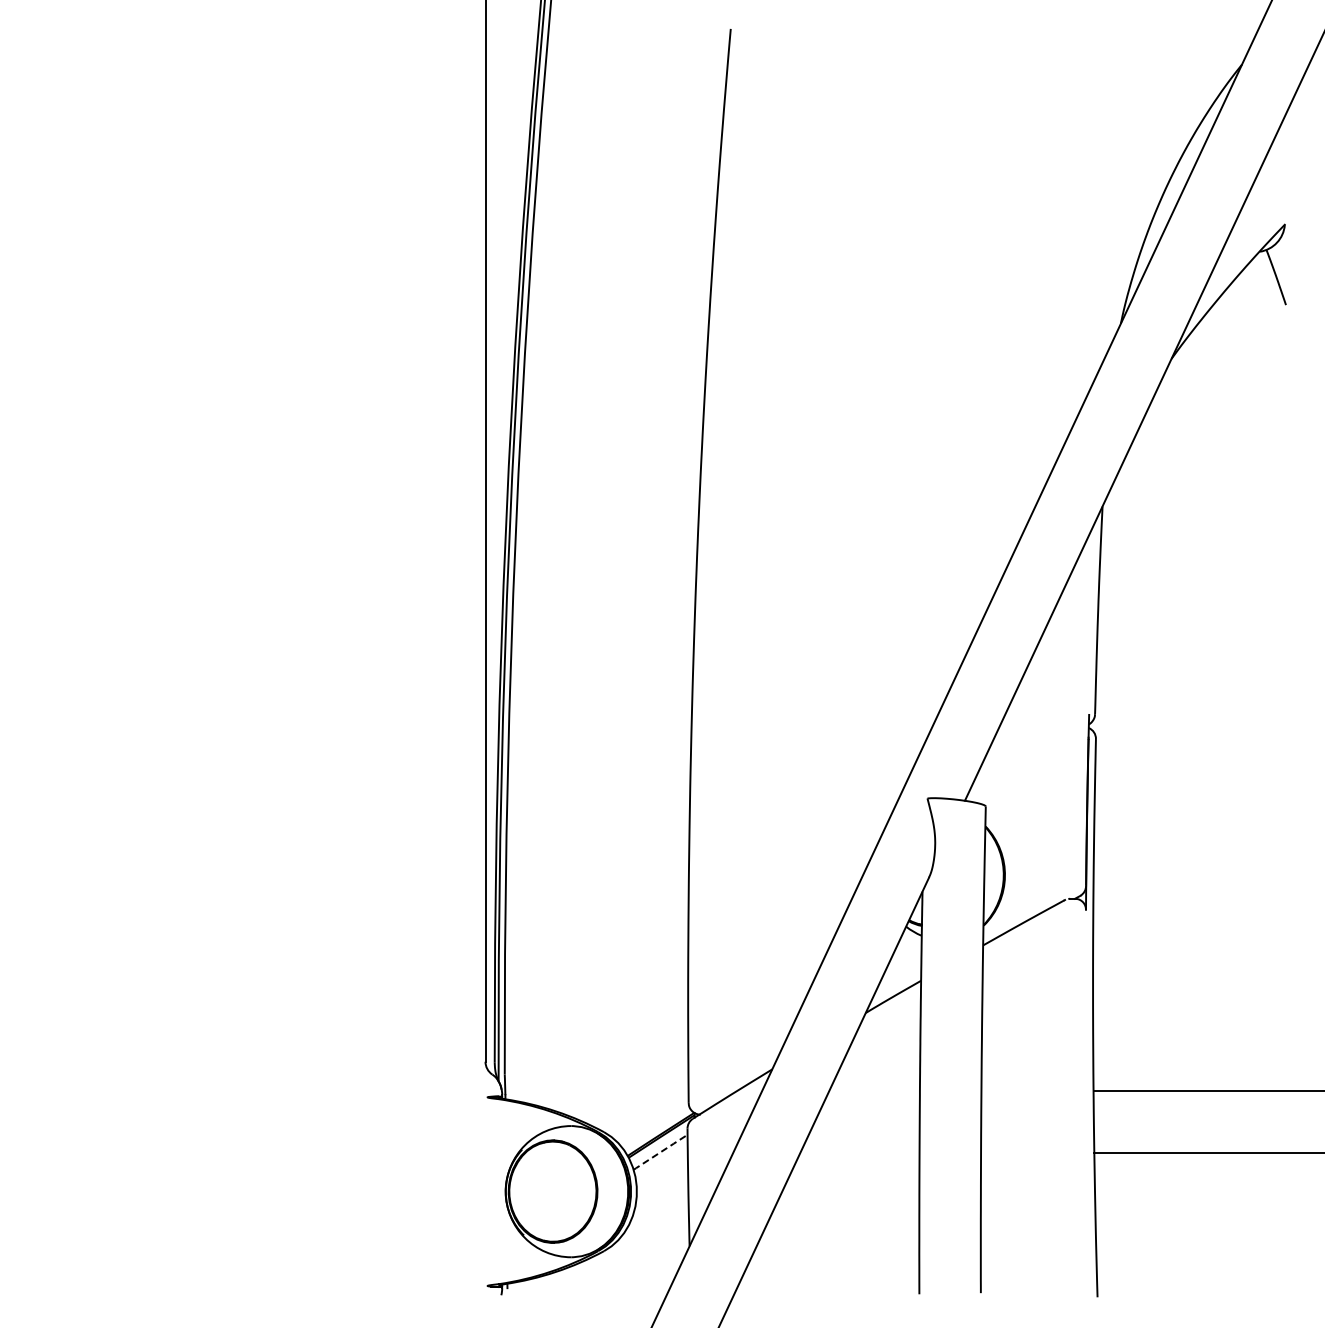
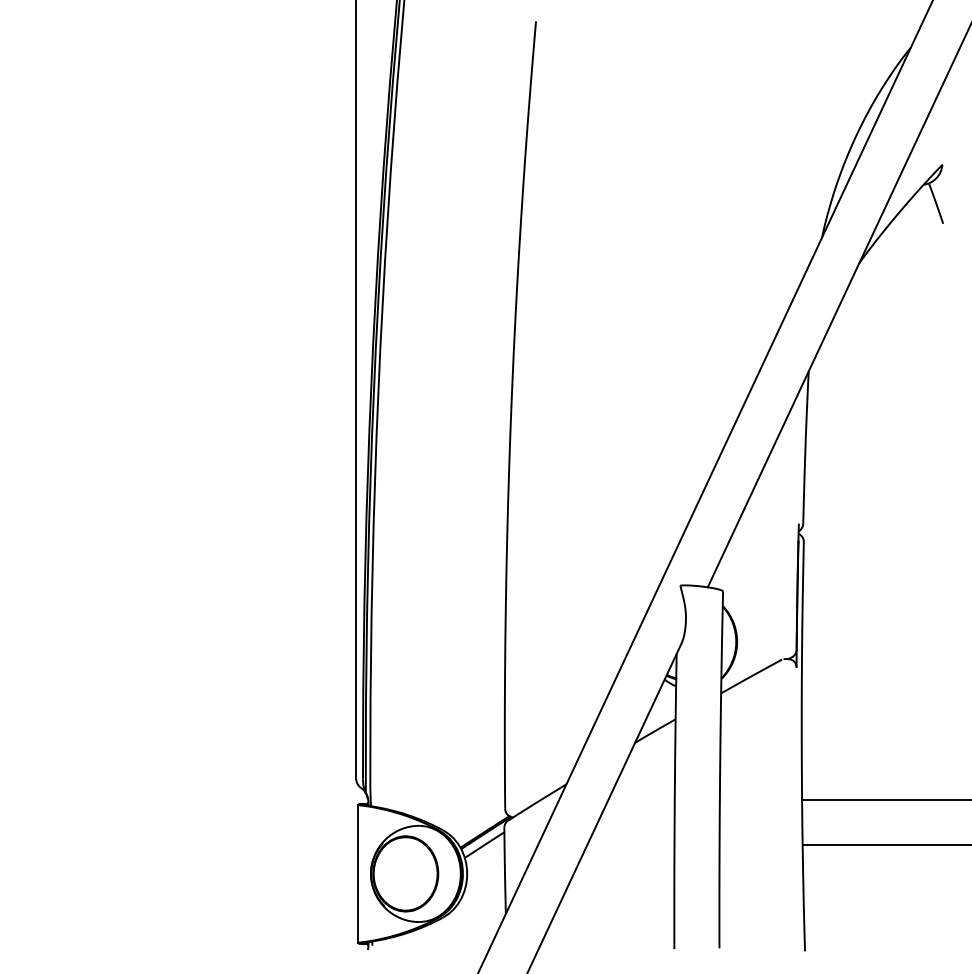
line: (660, 1152) -> (484, 845), dashed -> solid
line: (487, 1191) -> (357, 873), added

